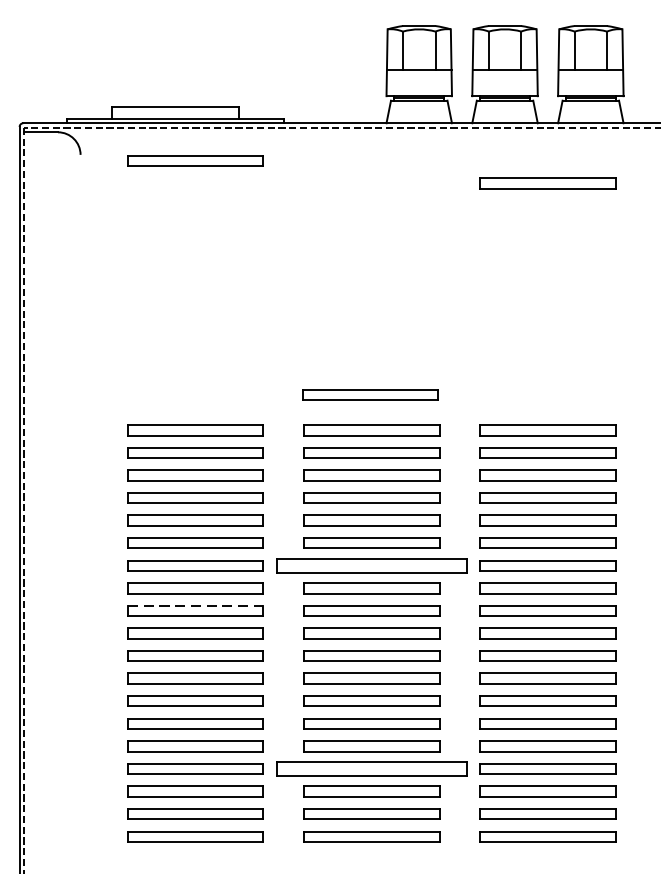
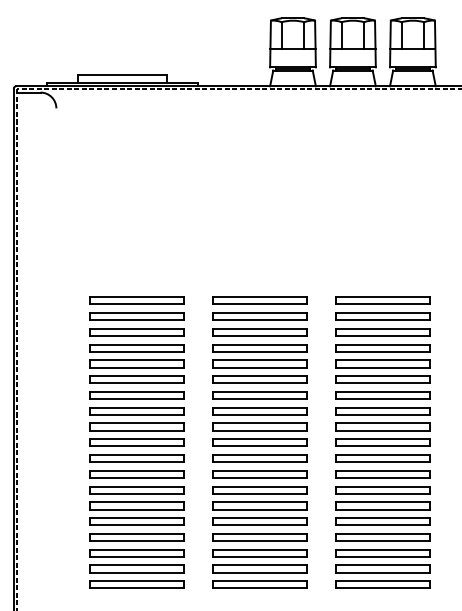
part: (195, 160) -> (136, 112), removed
part: (547, 183) -> (382, 128), removed
part: (369, 395) -> (258, 276), removed
part: (371, 565) -> (259, 395), size x0.71
line: (196, 605) -> (137, 423), dashed -> solid
part: (371, 769) -> (259, 537), size x0.71

